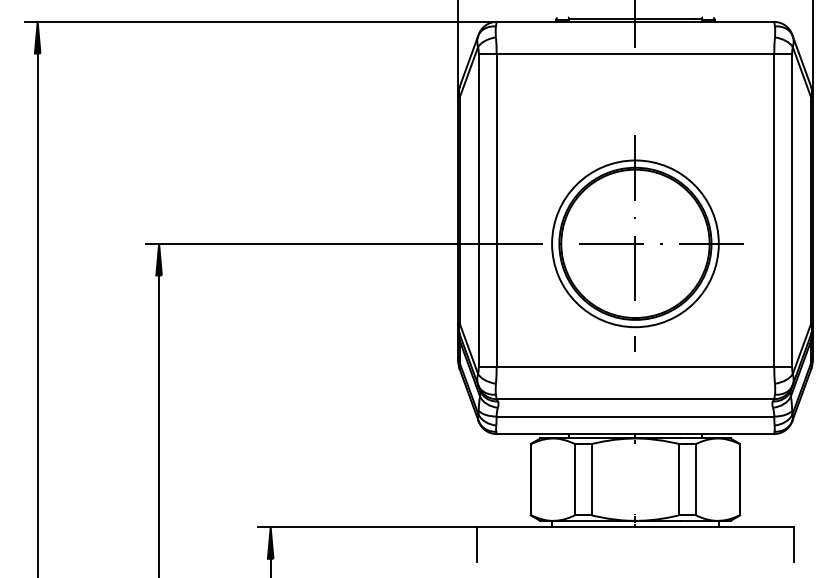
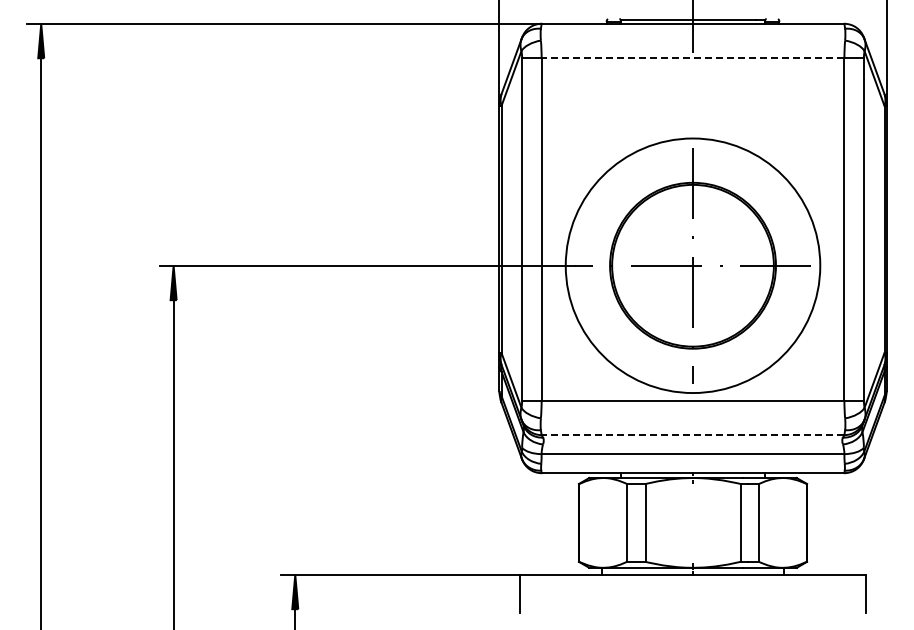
line: (634, 53) -> (692, 58), solid -> dashed
circle: (634, 243) -> (692, 265), size x1.4
line: (634, 399) -> (692, 435), solid -> dashed

